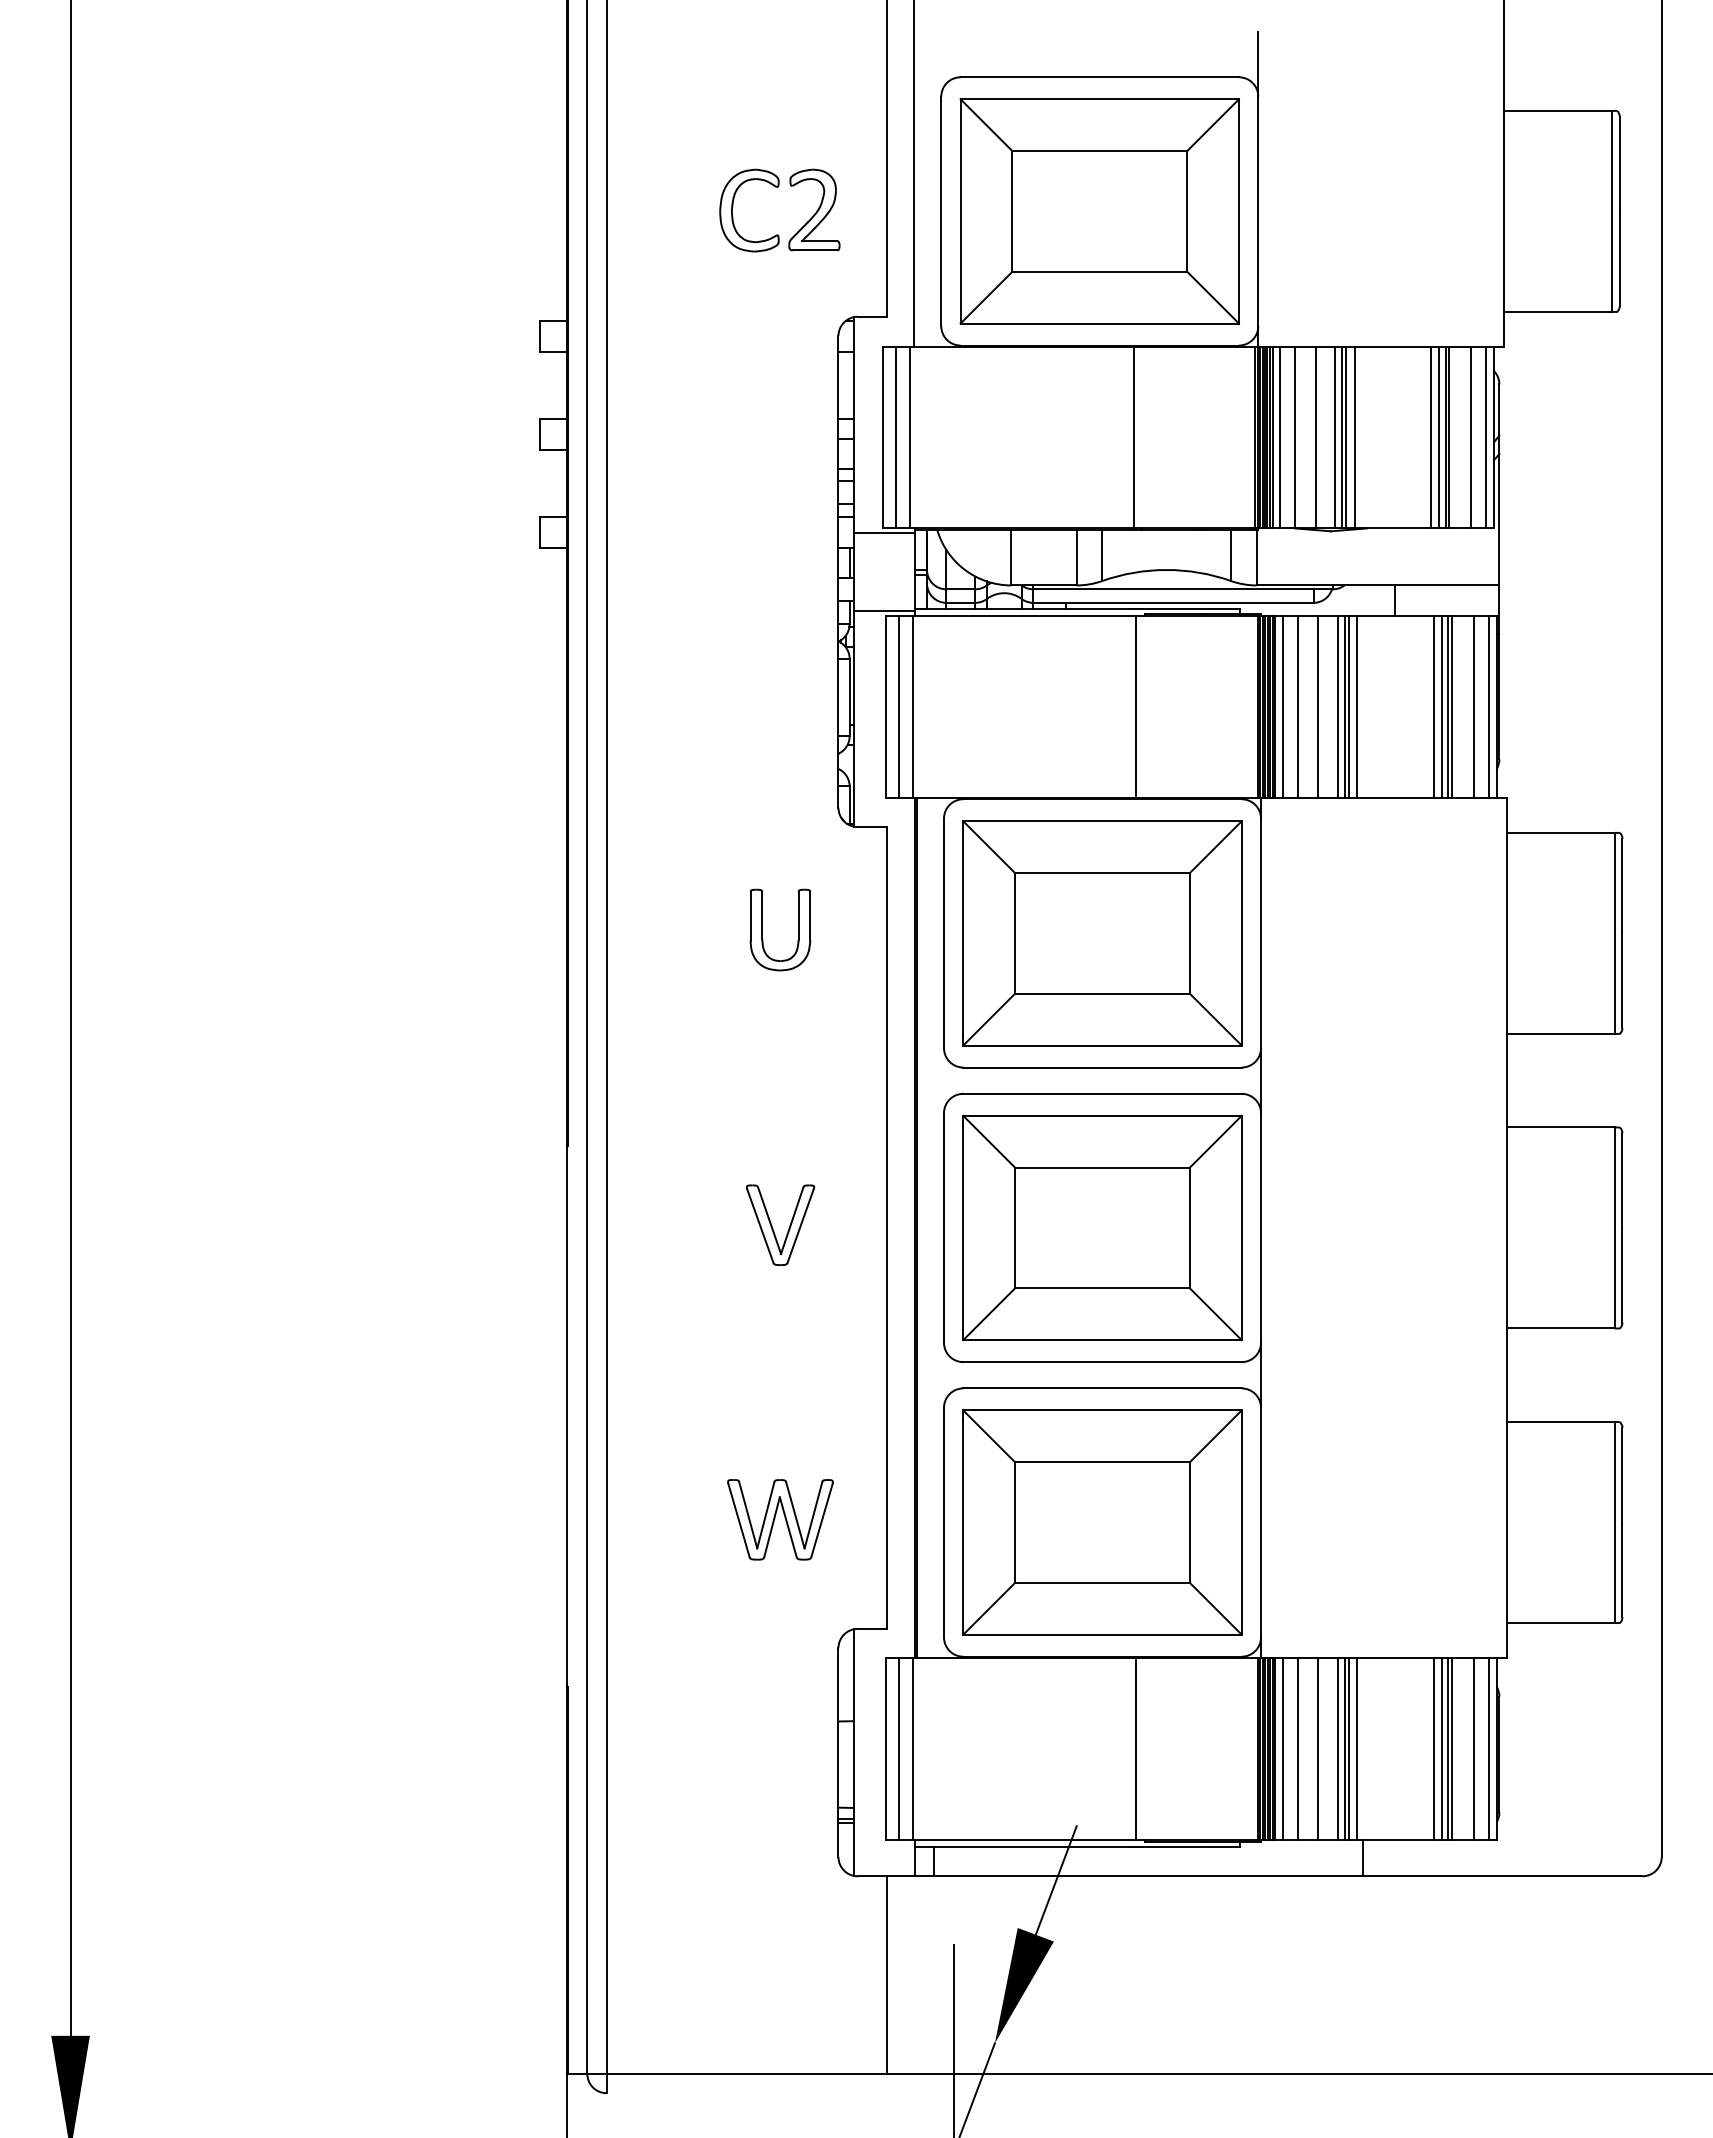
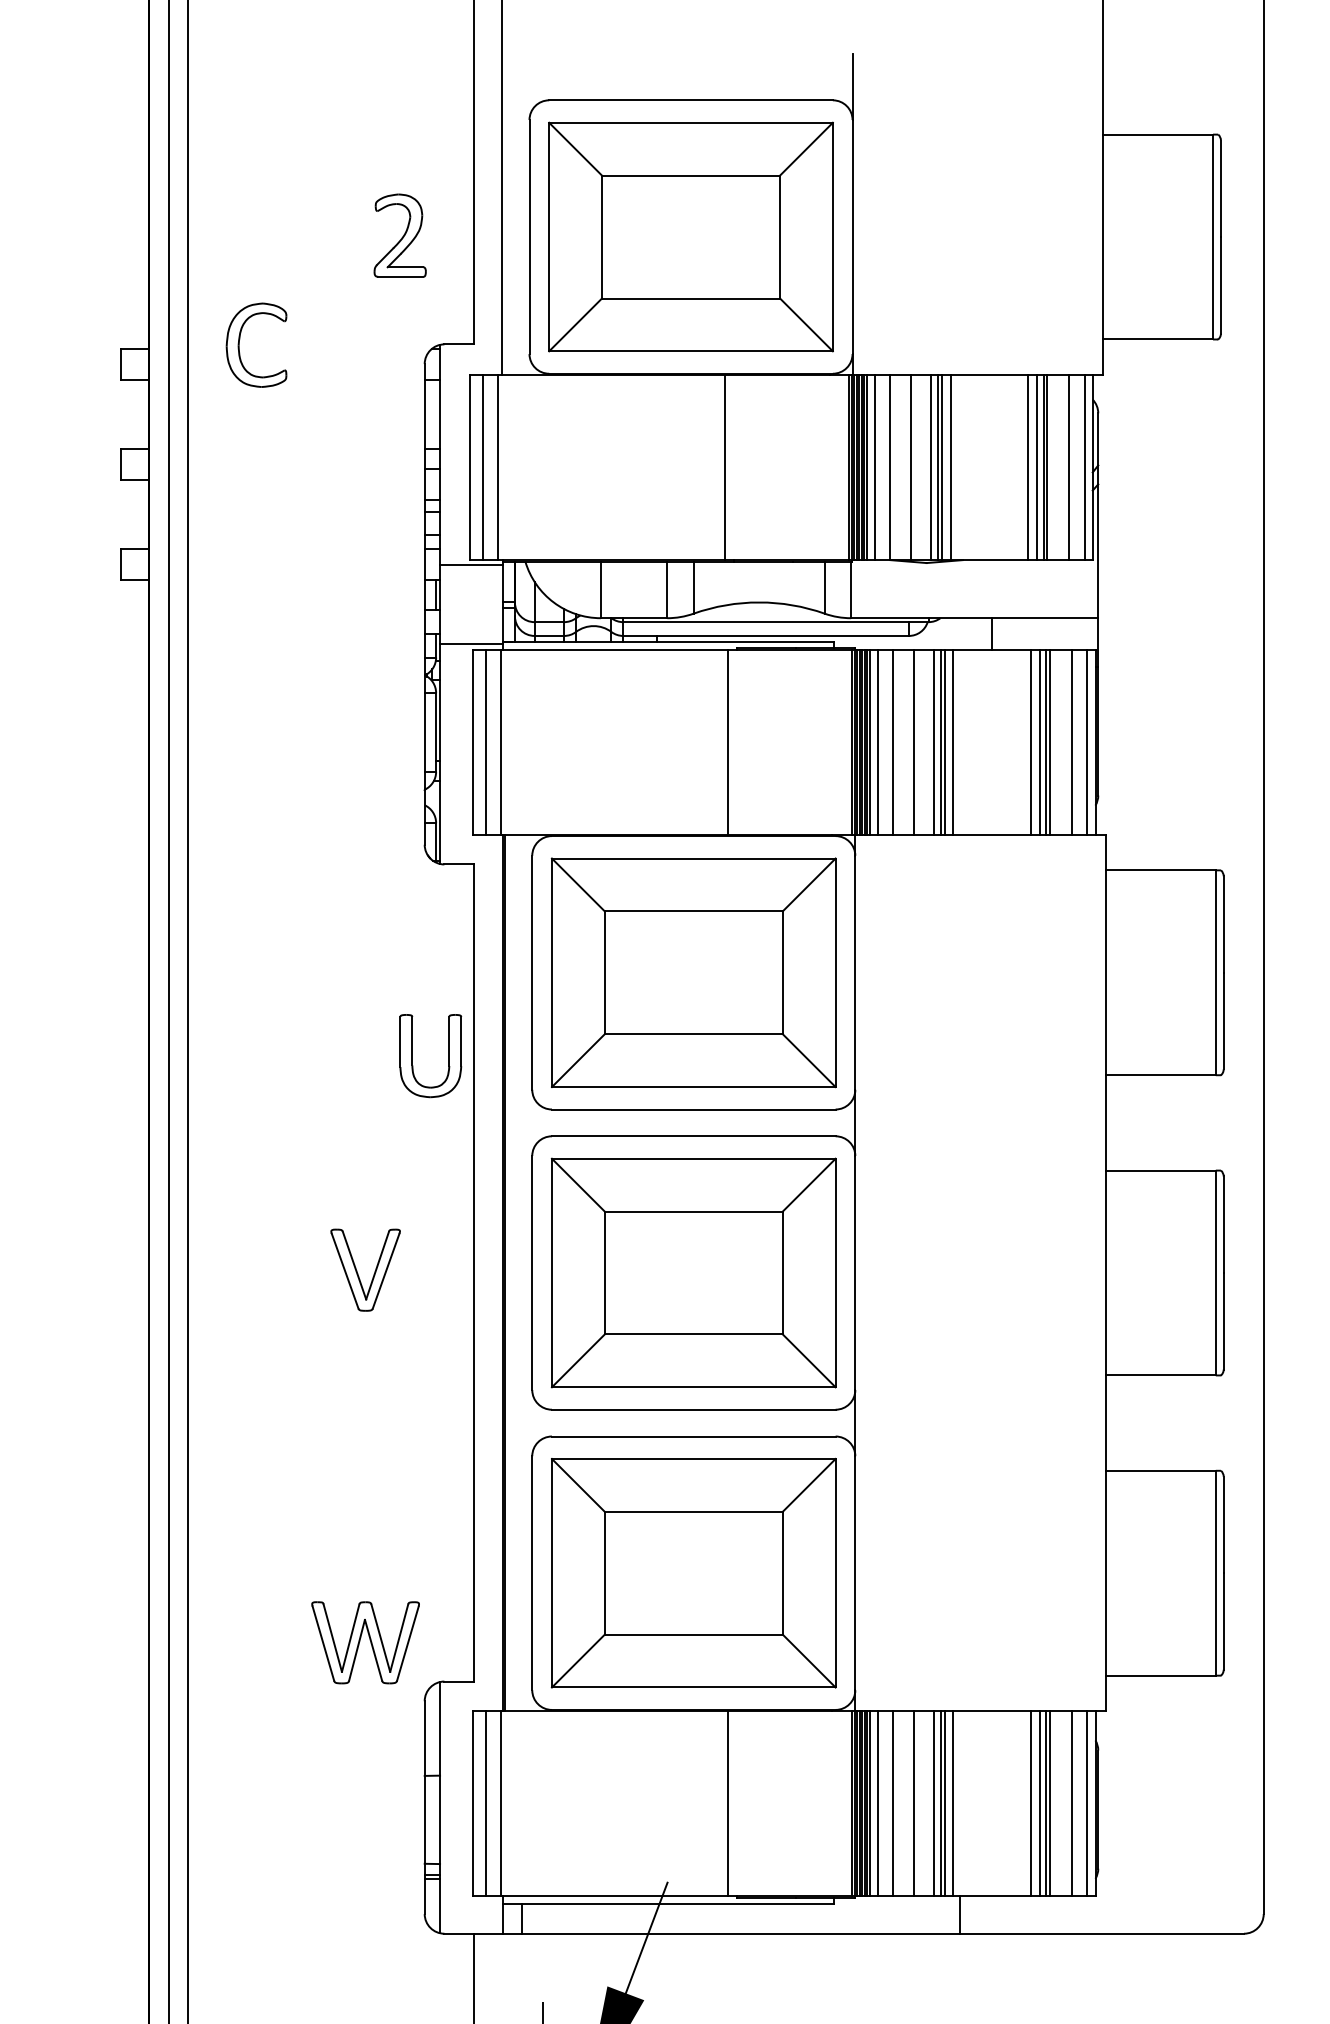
part: (733, 206) -> (240, 341), moved
part: (762, 929) -> (412, 1055), moved
part: (780, 1519) -> (365, 1642), moved

